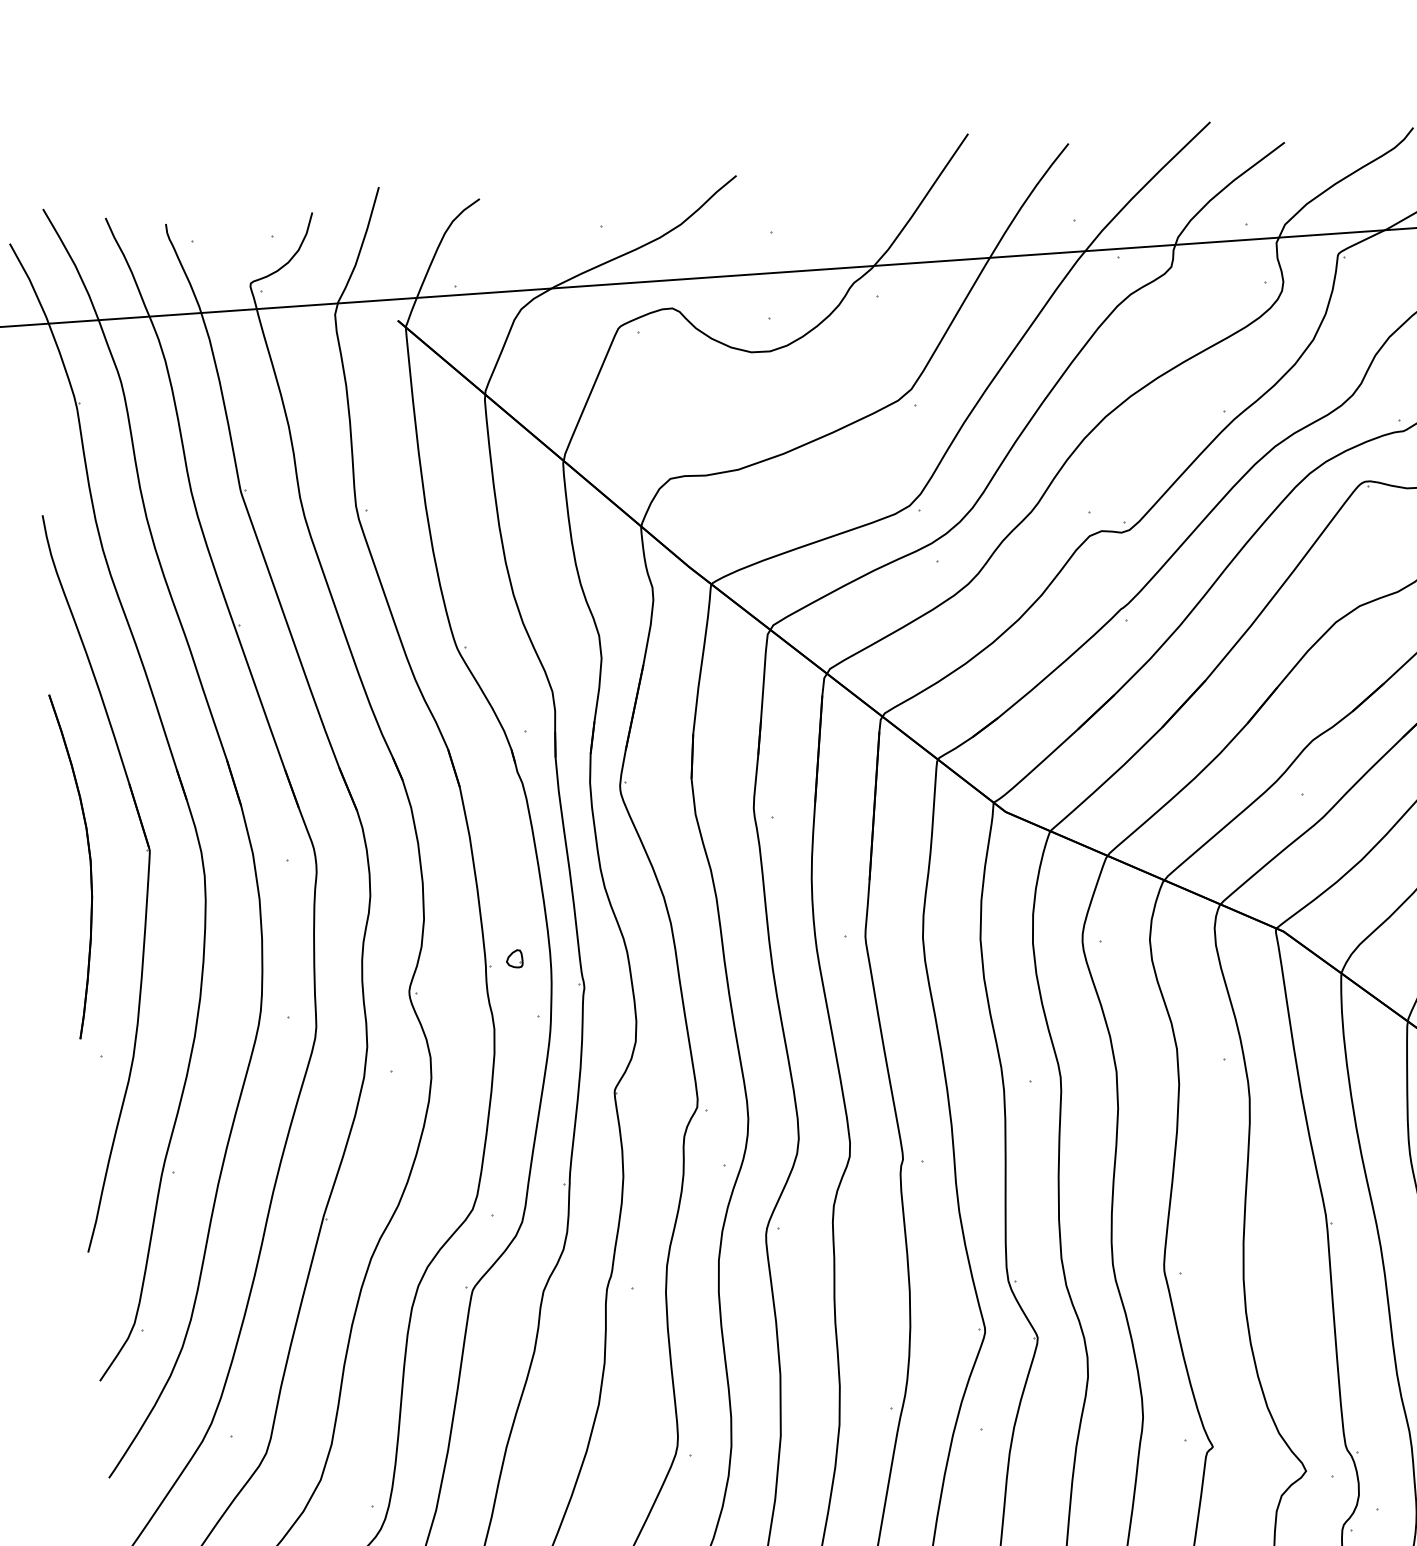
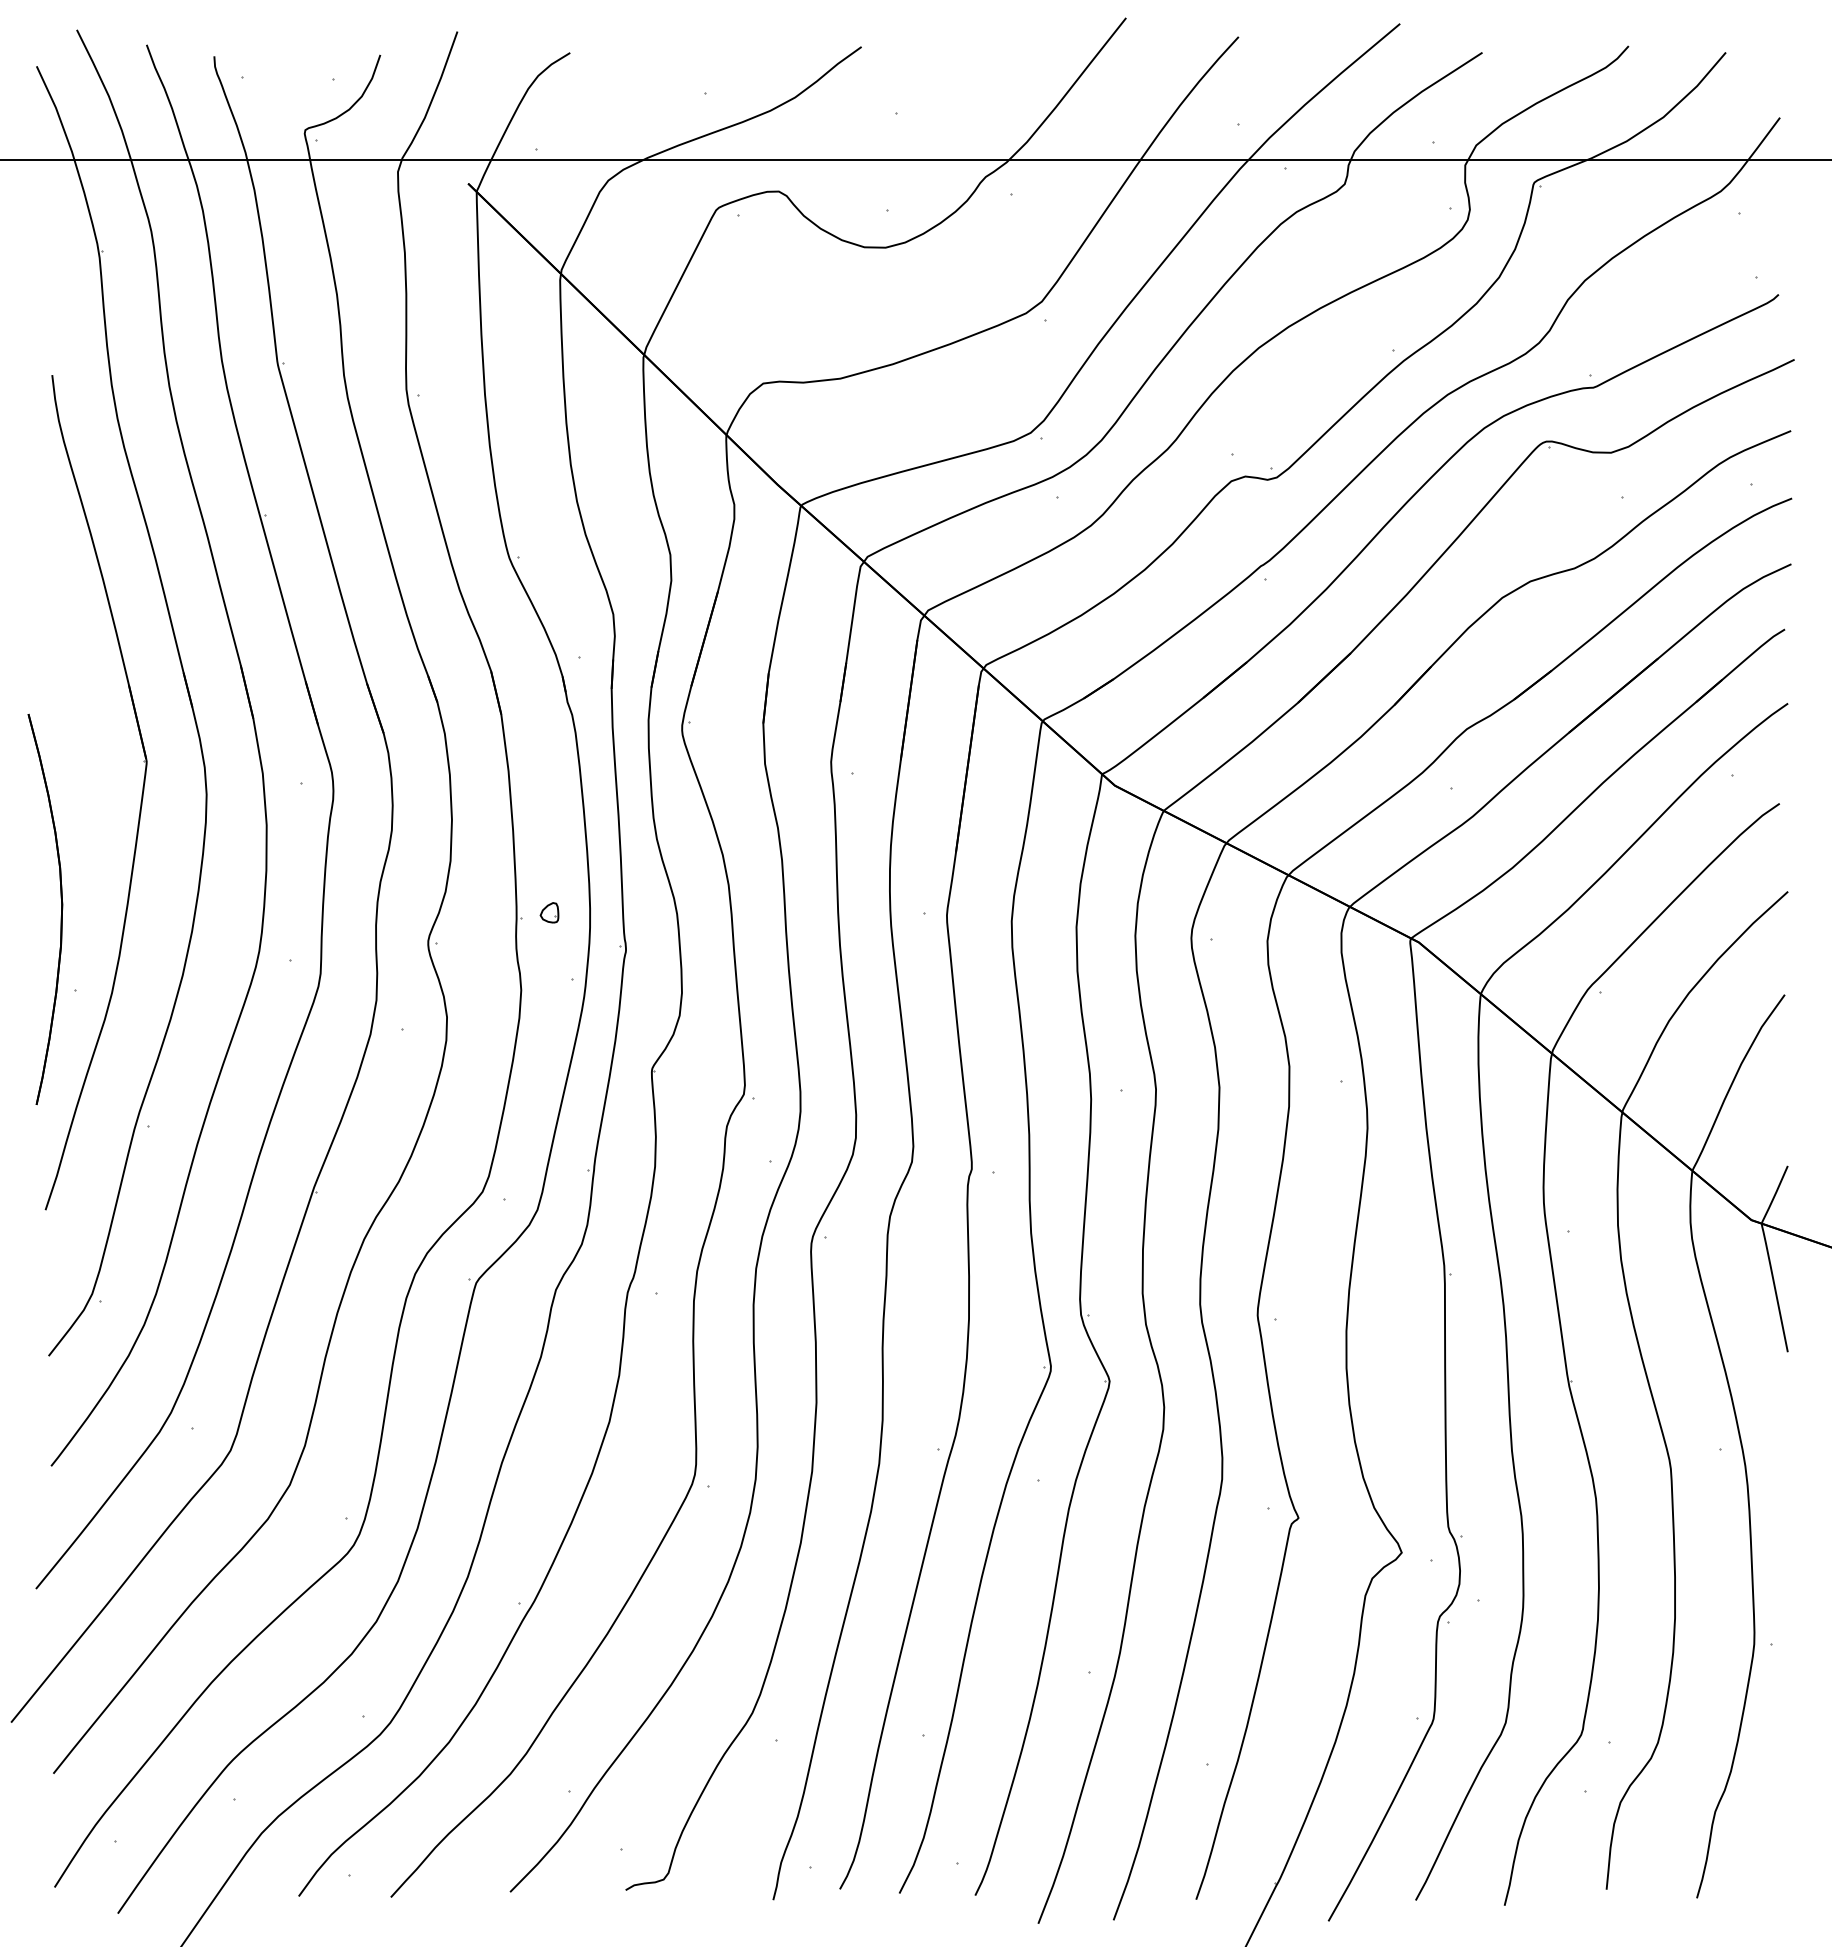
part: (90, 865) -> (61, 909), moved

